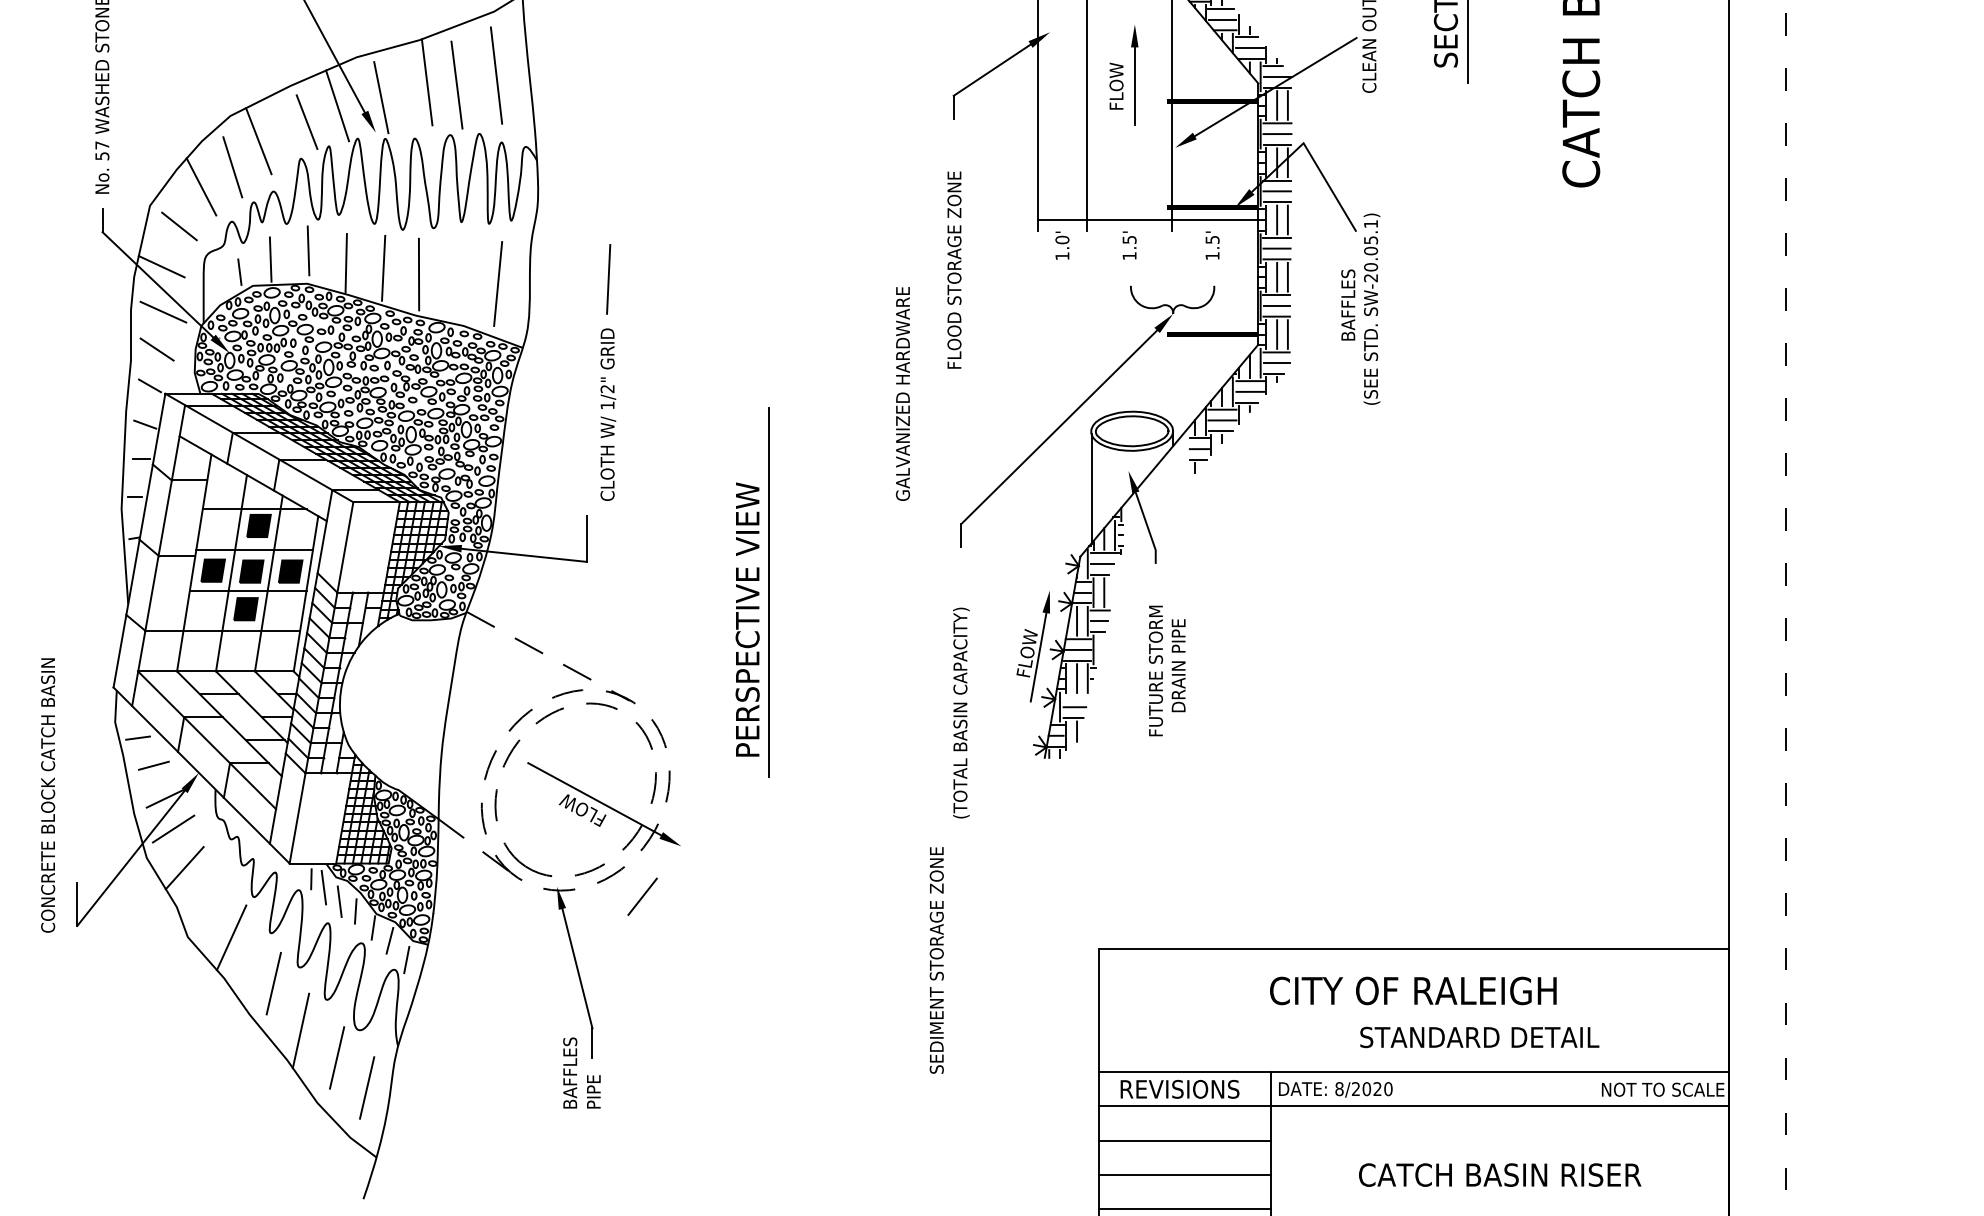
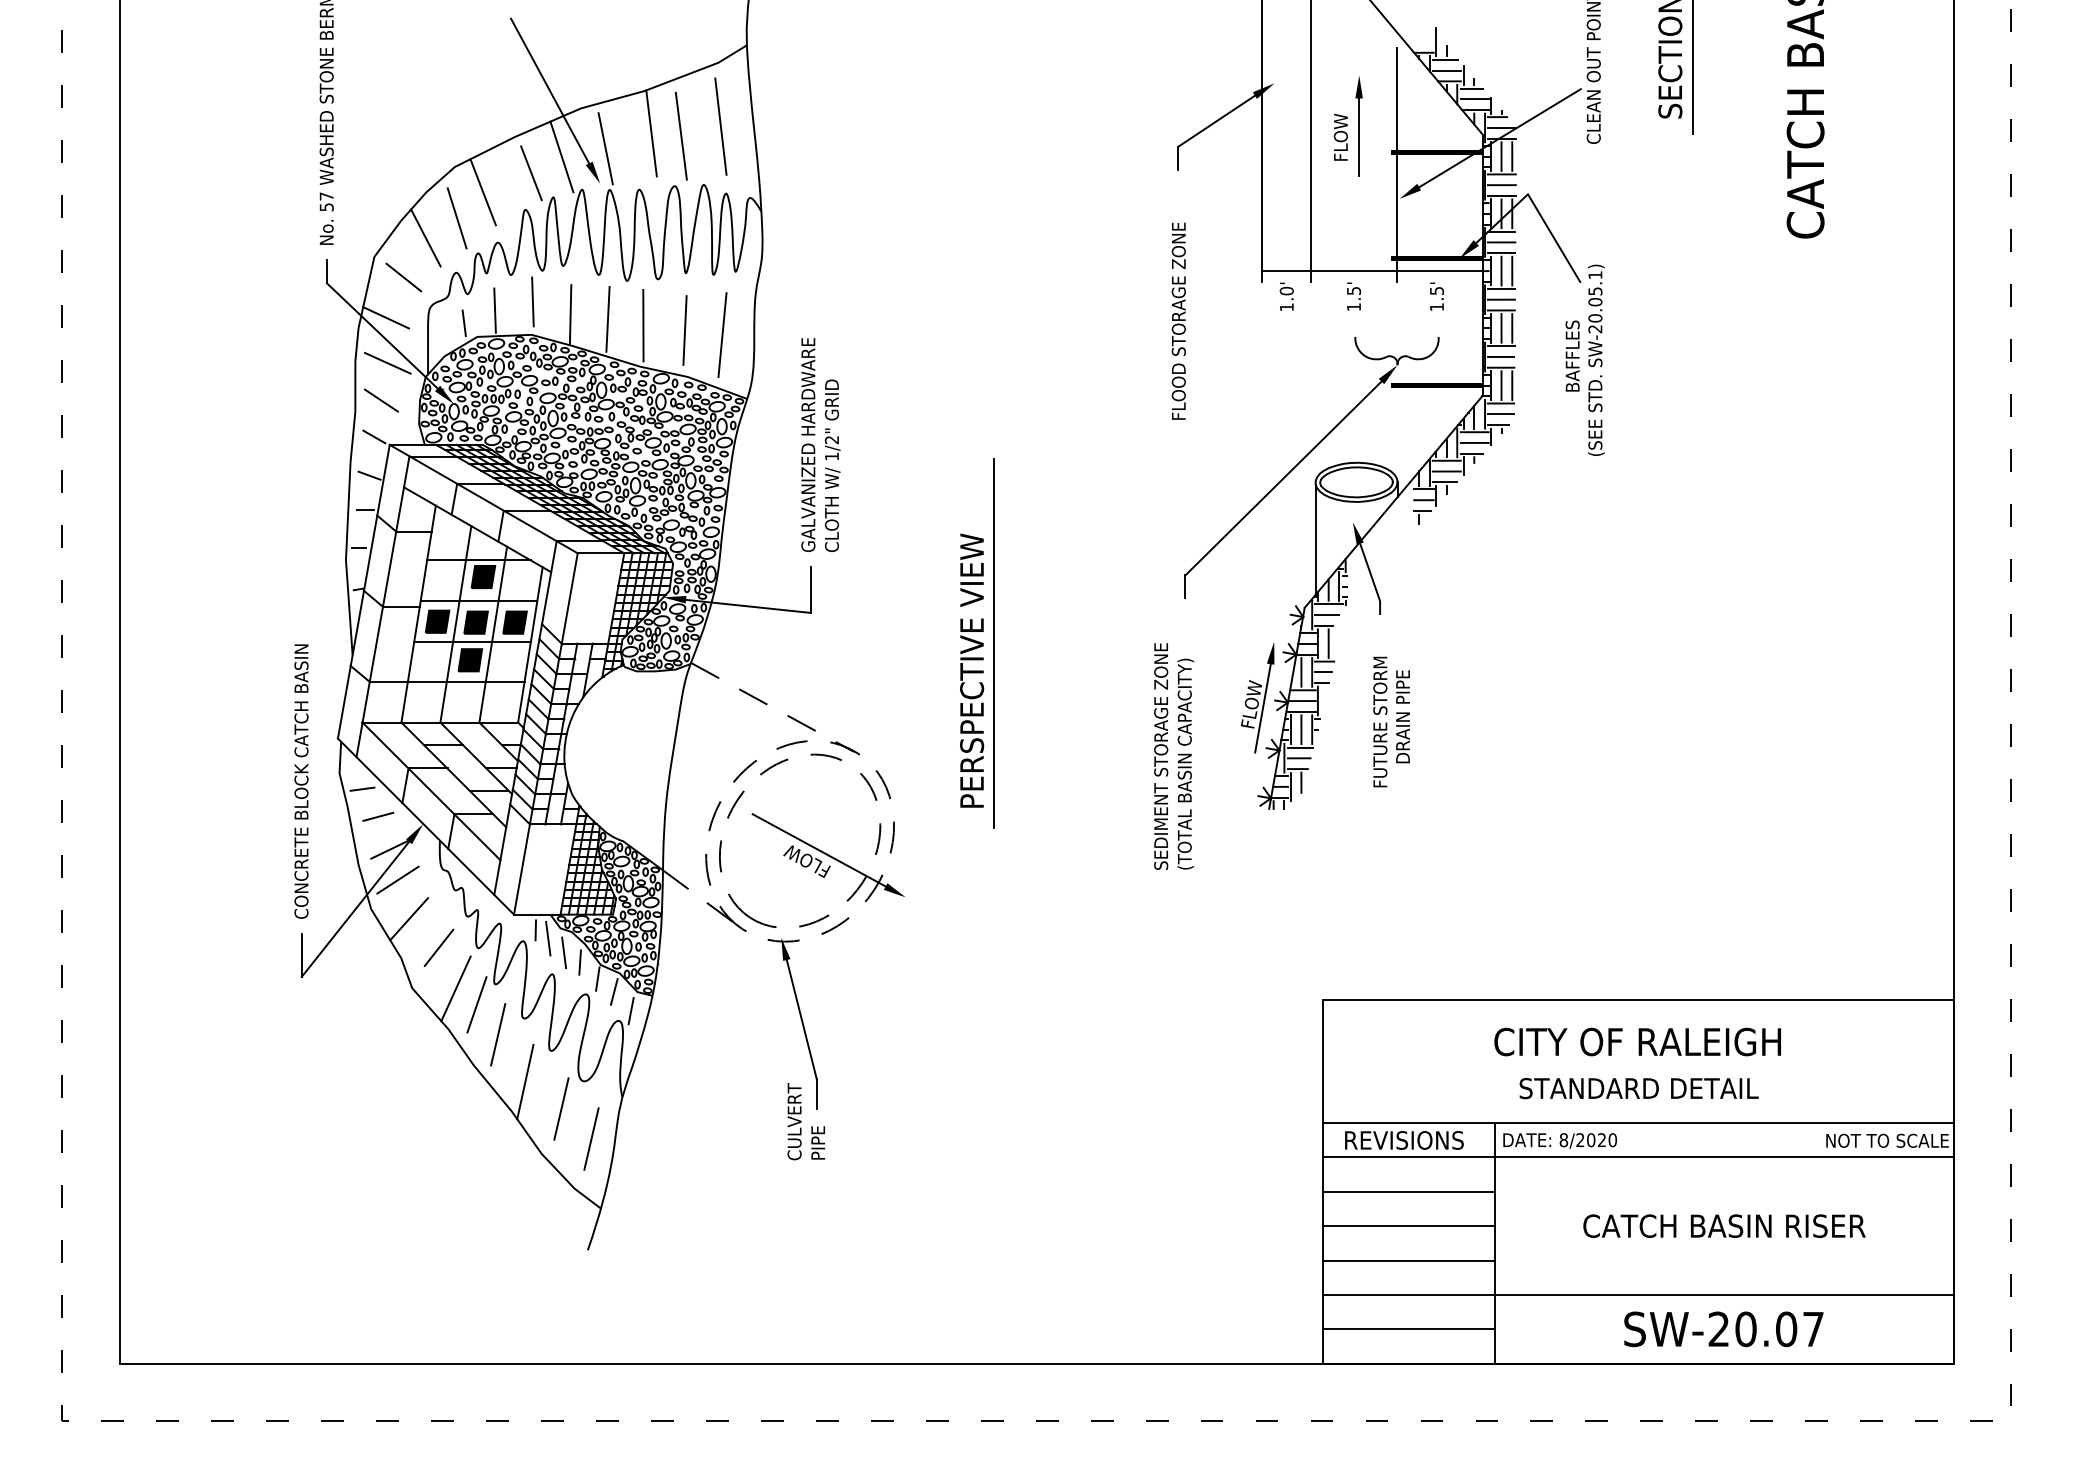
line: (608, 279) -> (684, 330), moved
text: (903, 394) -> (808, 445), moved
line: (1076, 696) -> (1300, 747), added
text: (48, 795) -> (301, 781), moved
line: (642, 896) -> (438, 947), moved
line: (252, 953) -> (476, 1004), added
text: (937, 960) -> (1161, 756), moved
text: (1479, 1037) -> (1638, 1088), moved
text: (570, 1070) -> (794, 1121), BAFFLES -> CULVERT

